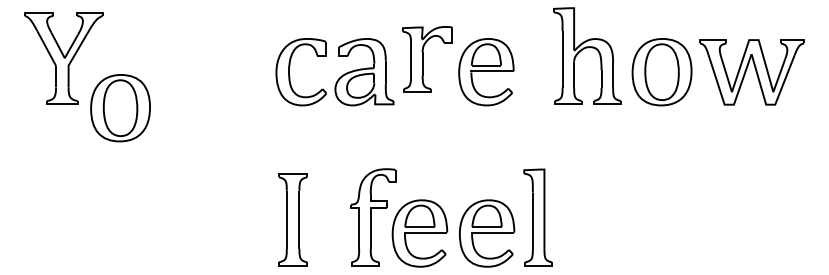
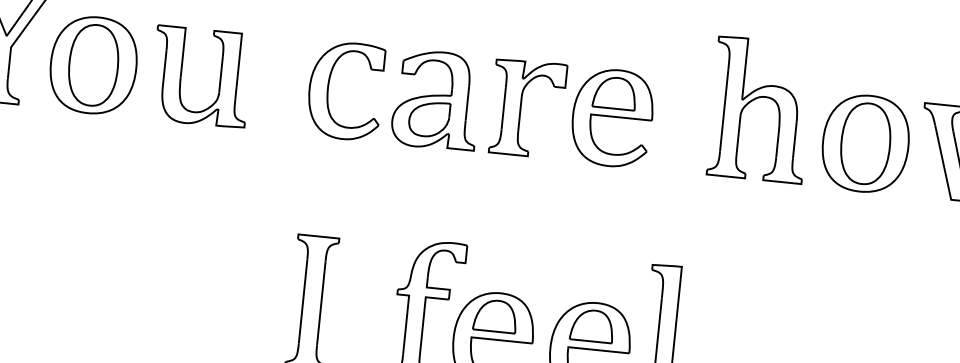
part: (427, 59) -> (527, 108), moved
part: (214, 72) -> (220, 78), added
part: (120, 108) -> (93, 65), moved

